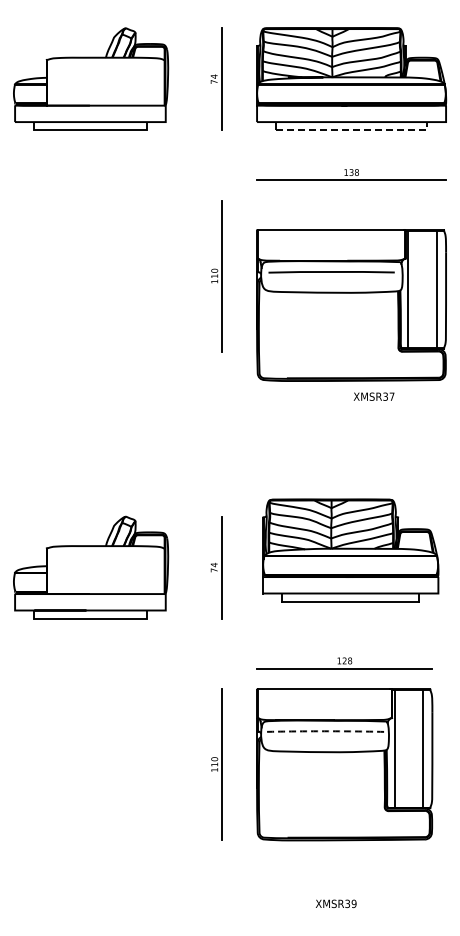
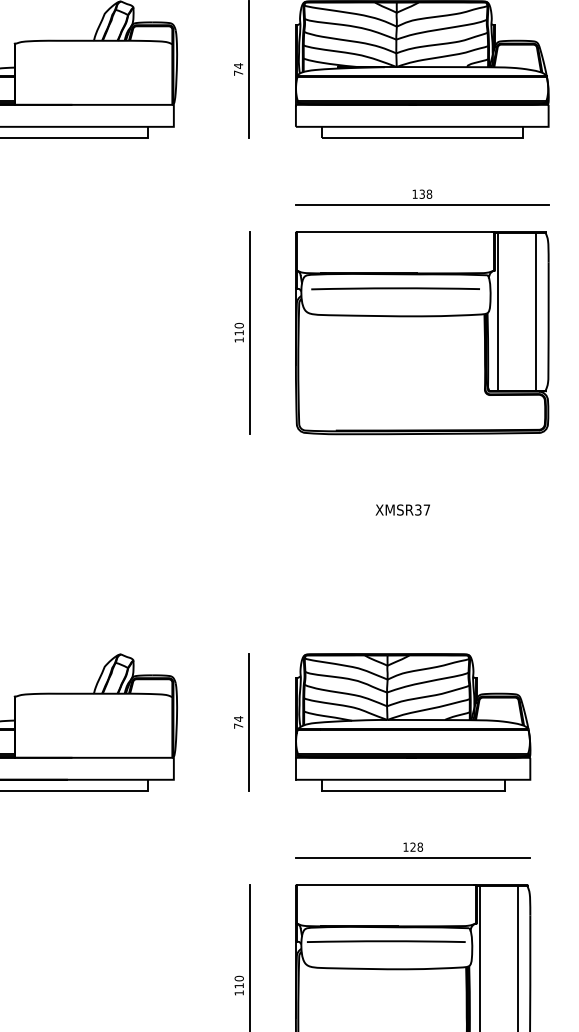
line: (357, 130) -> (430, 138), dashed -> solid
part: (351, 305) -> (422, 333), moved
text: (373, 396) -> (402, 509), moved
part: (350, 550) -> (412, 722), moved
arc: (324, 731) -> (386, 941), dashed -> solid

